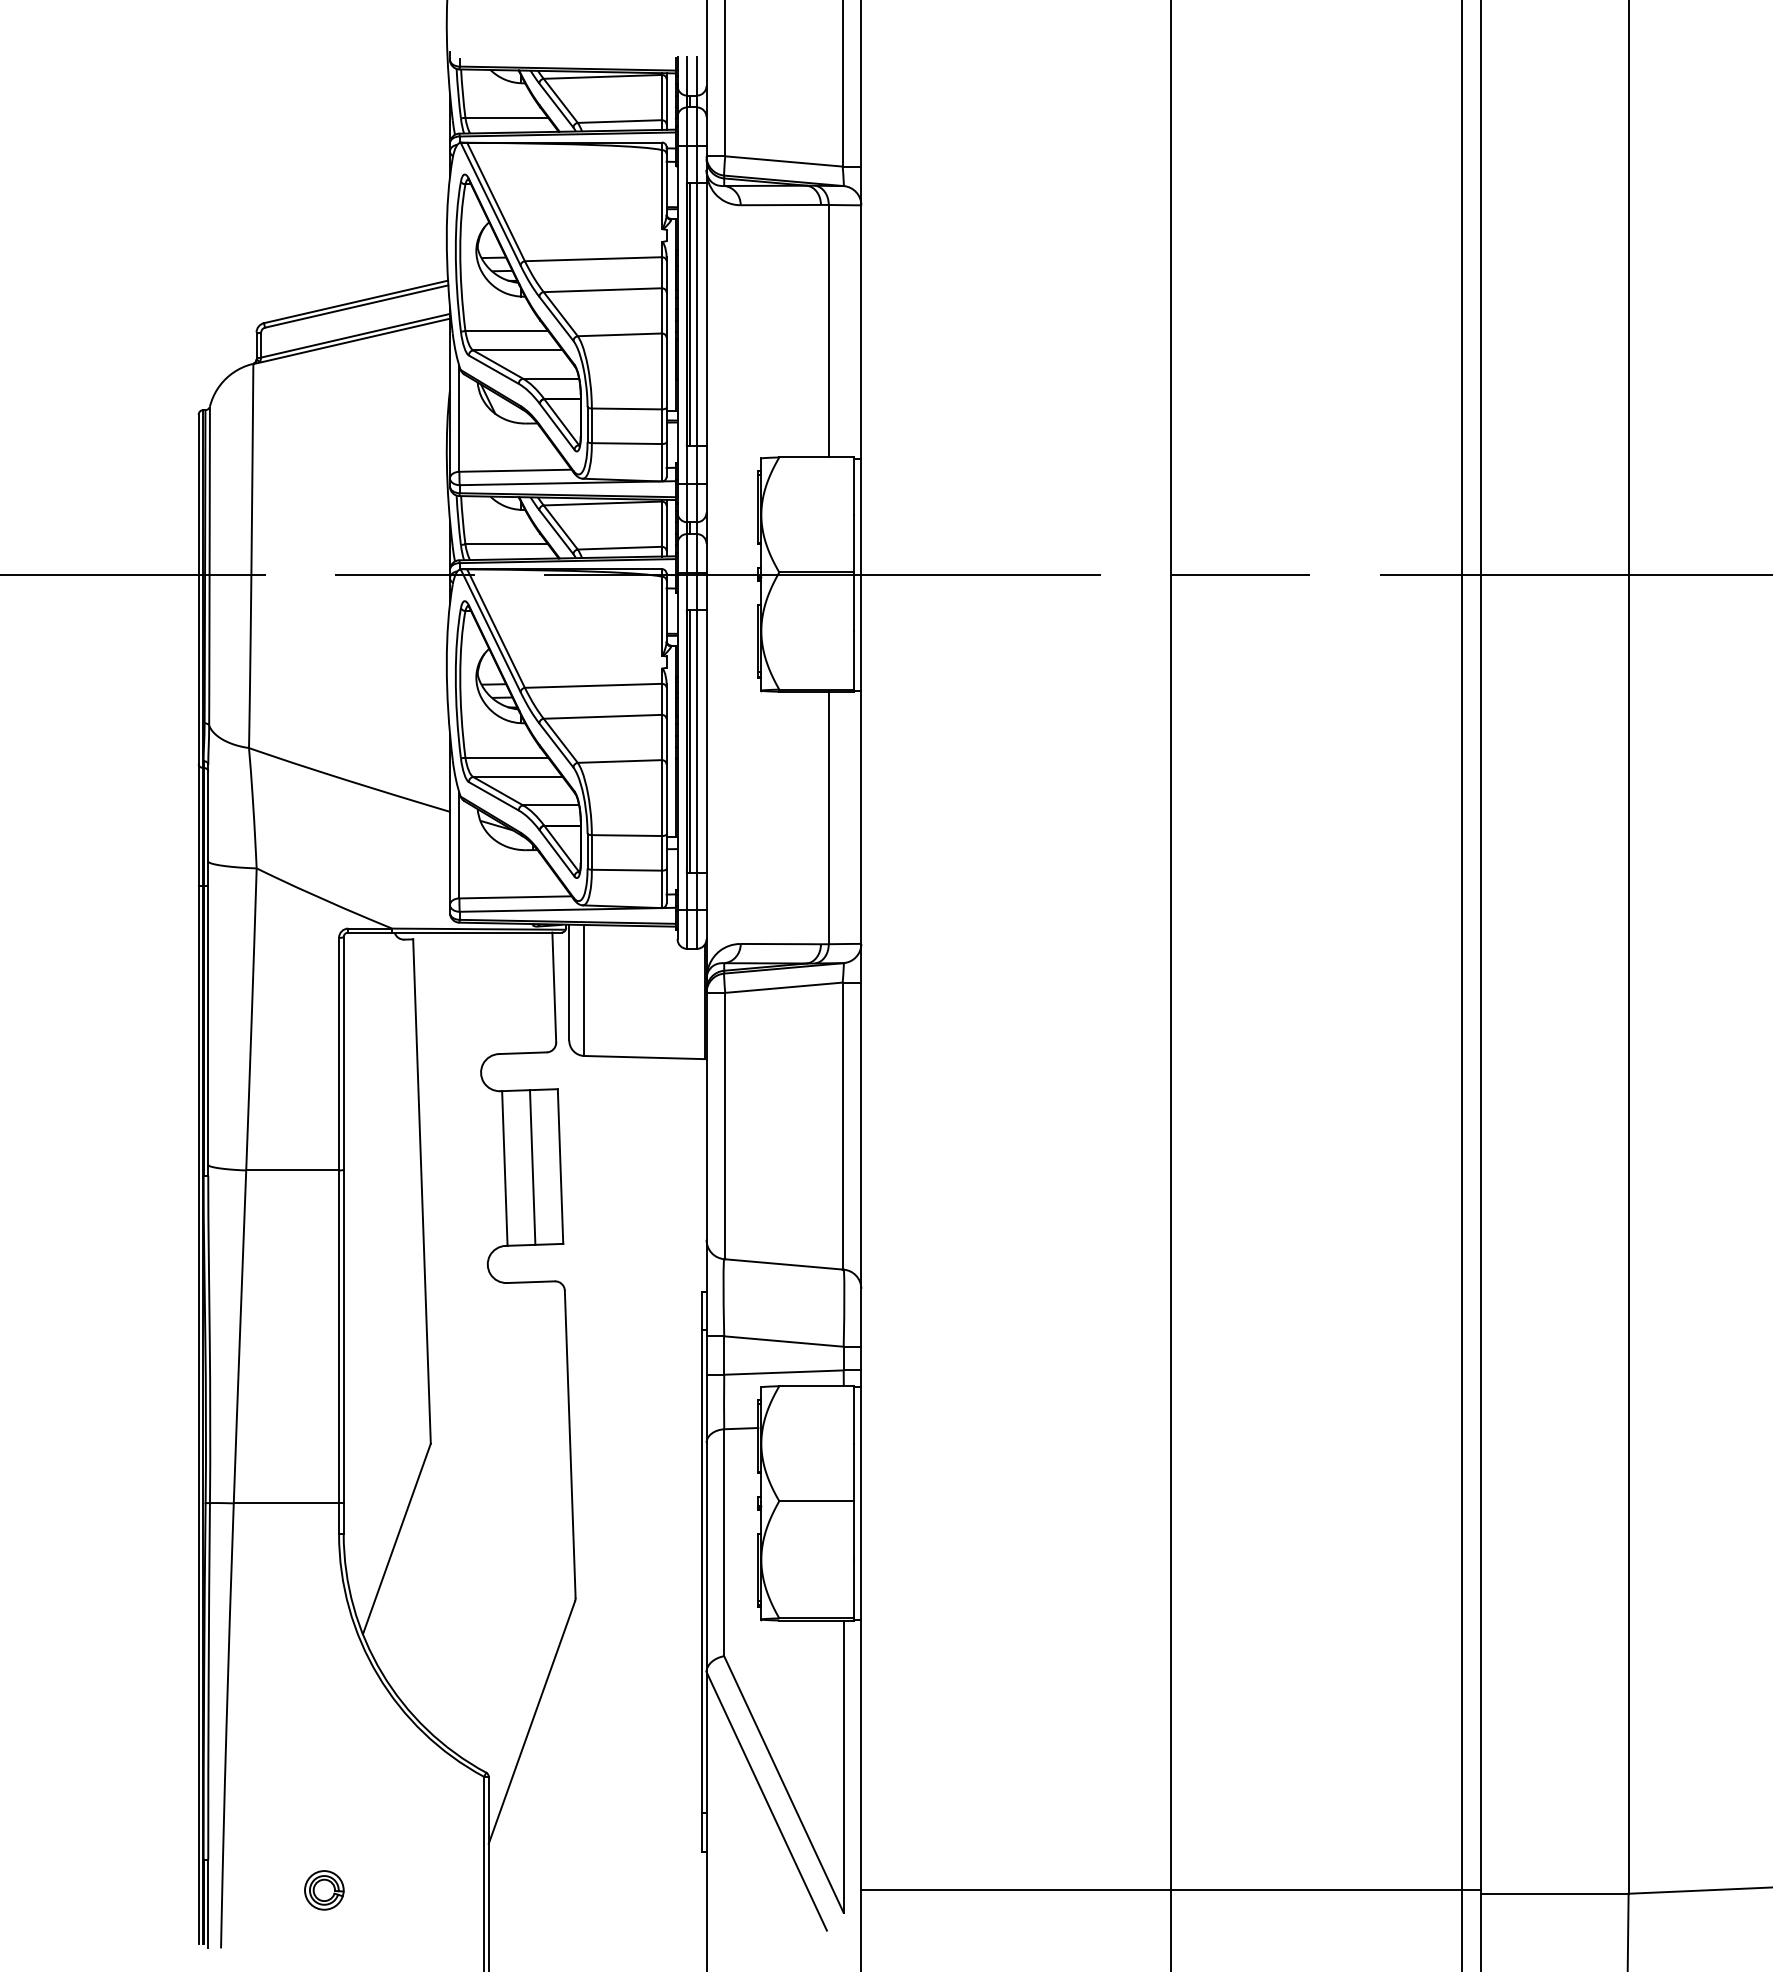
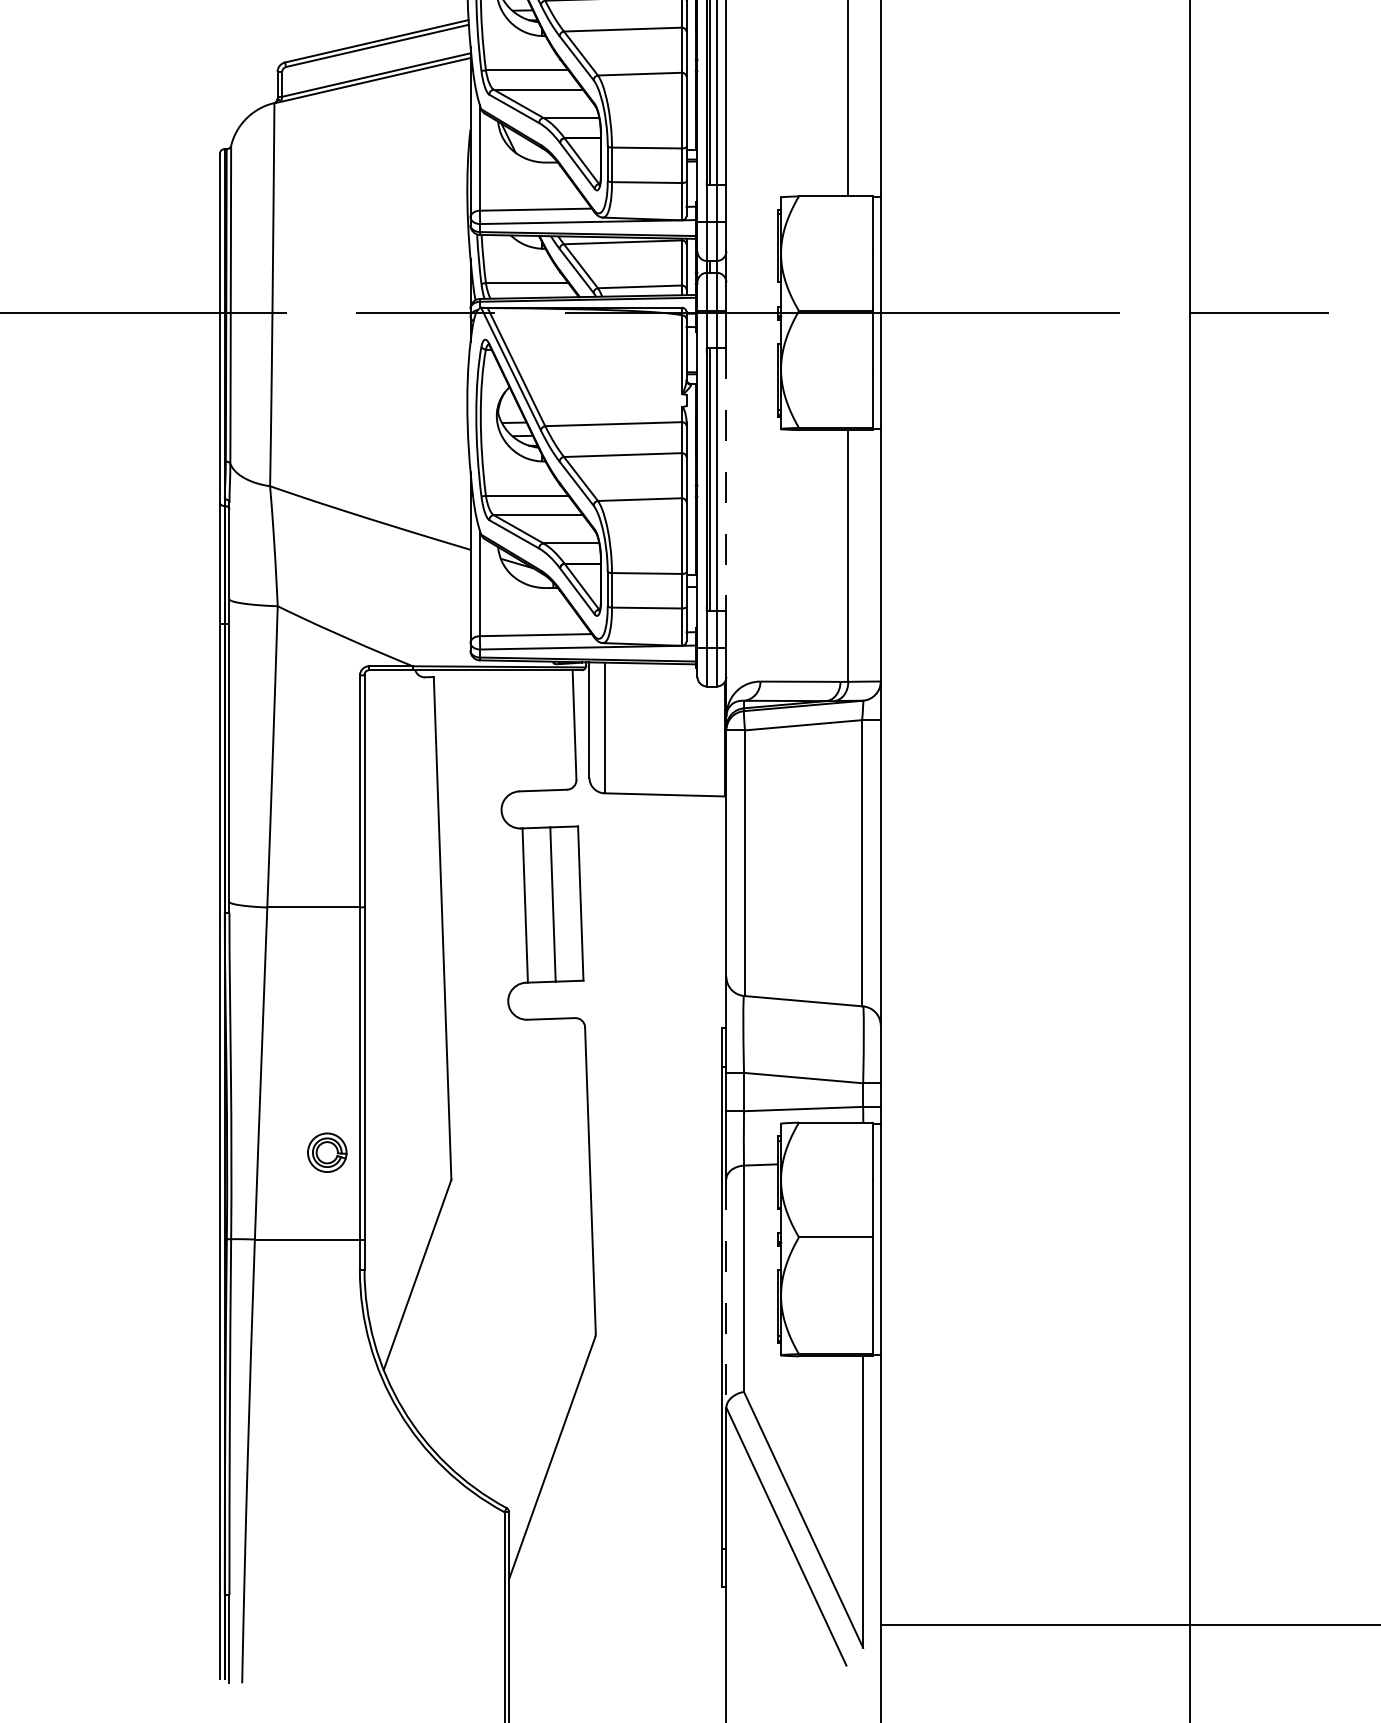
line: (706, 741) -> (726, 479), solid -> dashed
line: (706, 1557) -> (726, 1293), solid -> dashed
part: (324, 1890) -> (327, 1152), moved

